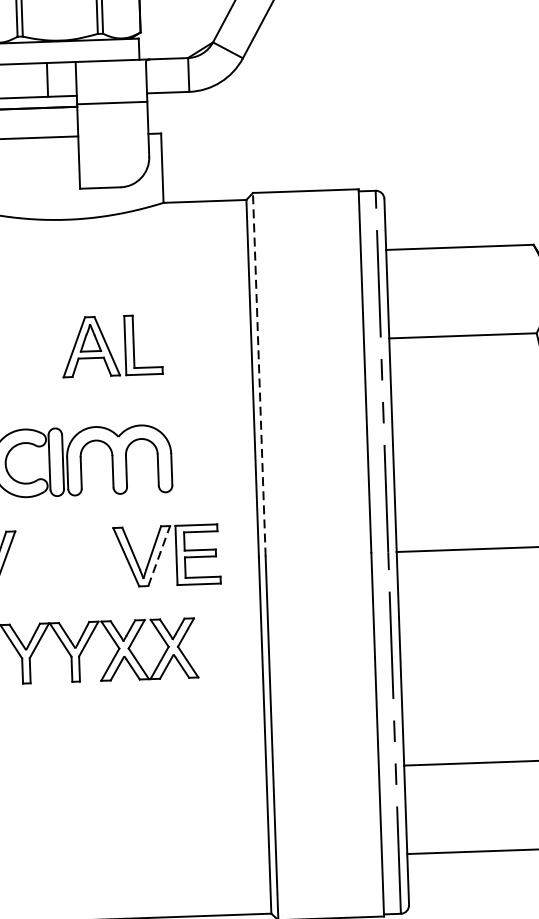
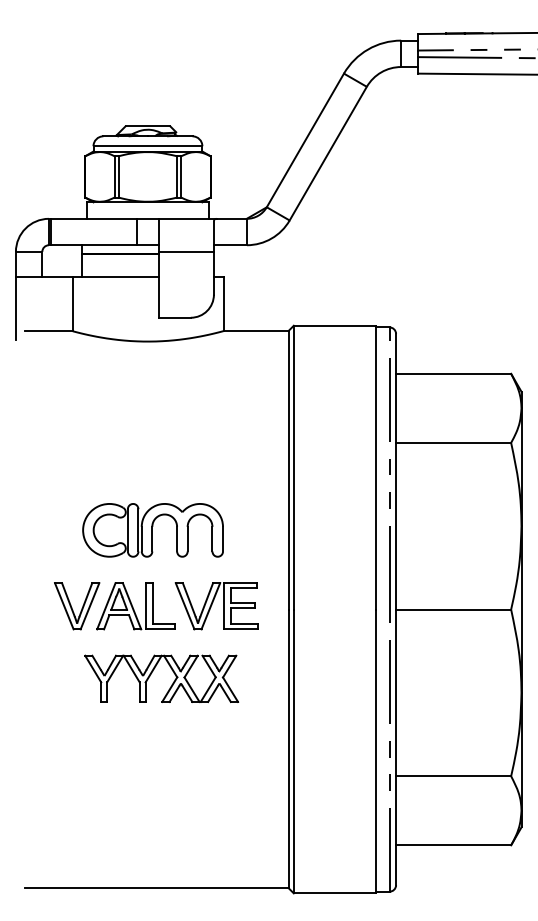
part: (111, 346) -> (135, 606), moved
line: (258, 374) -> (293, 467), dashed -> solid
line: (158, 556) -> (210, 606), dashed -> solid

